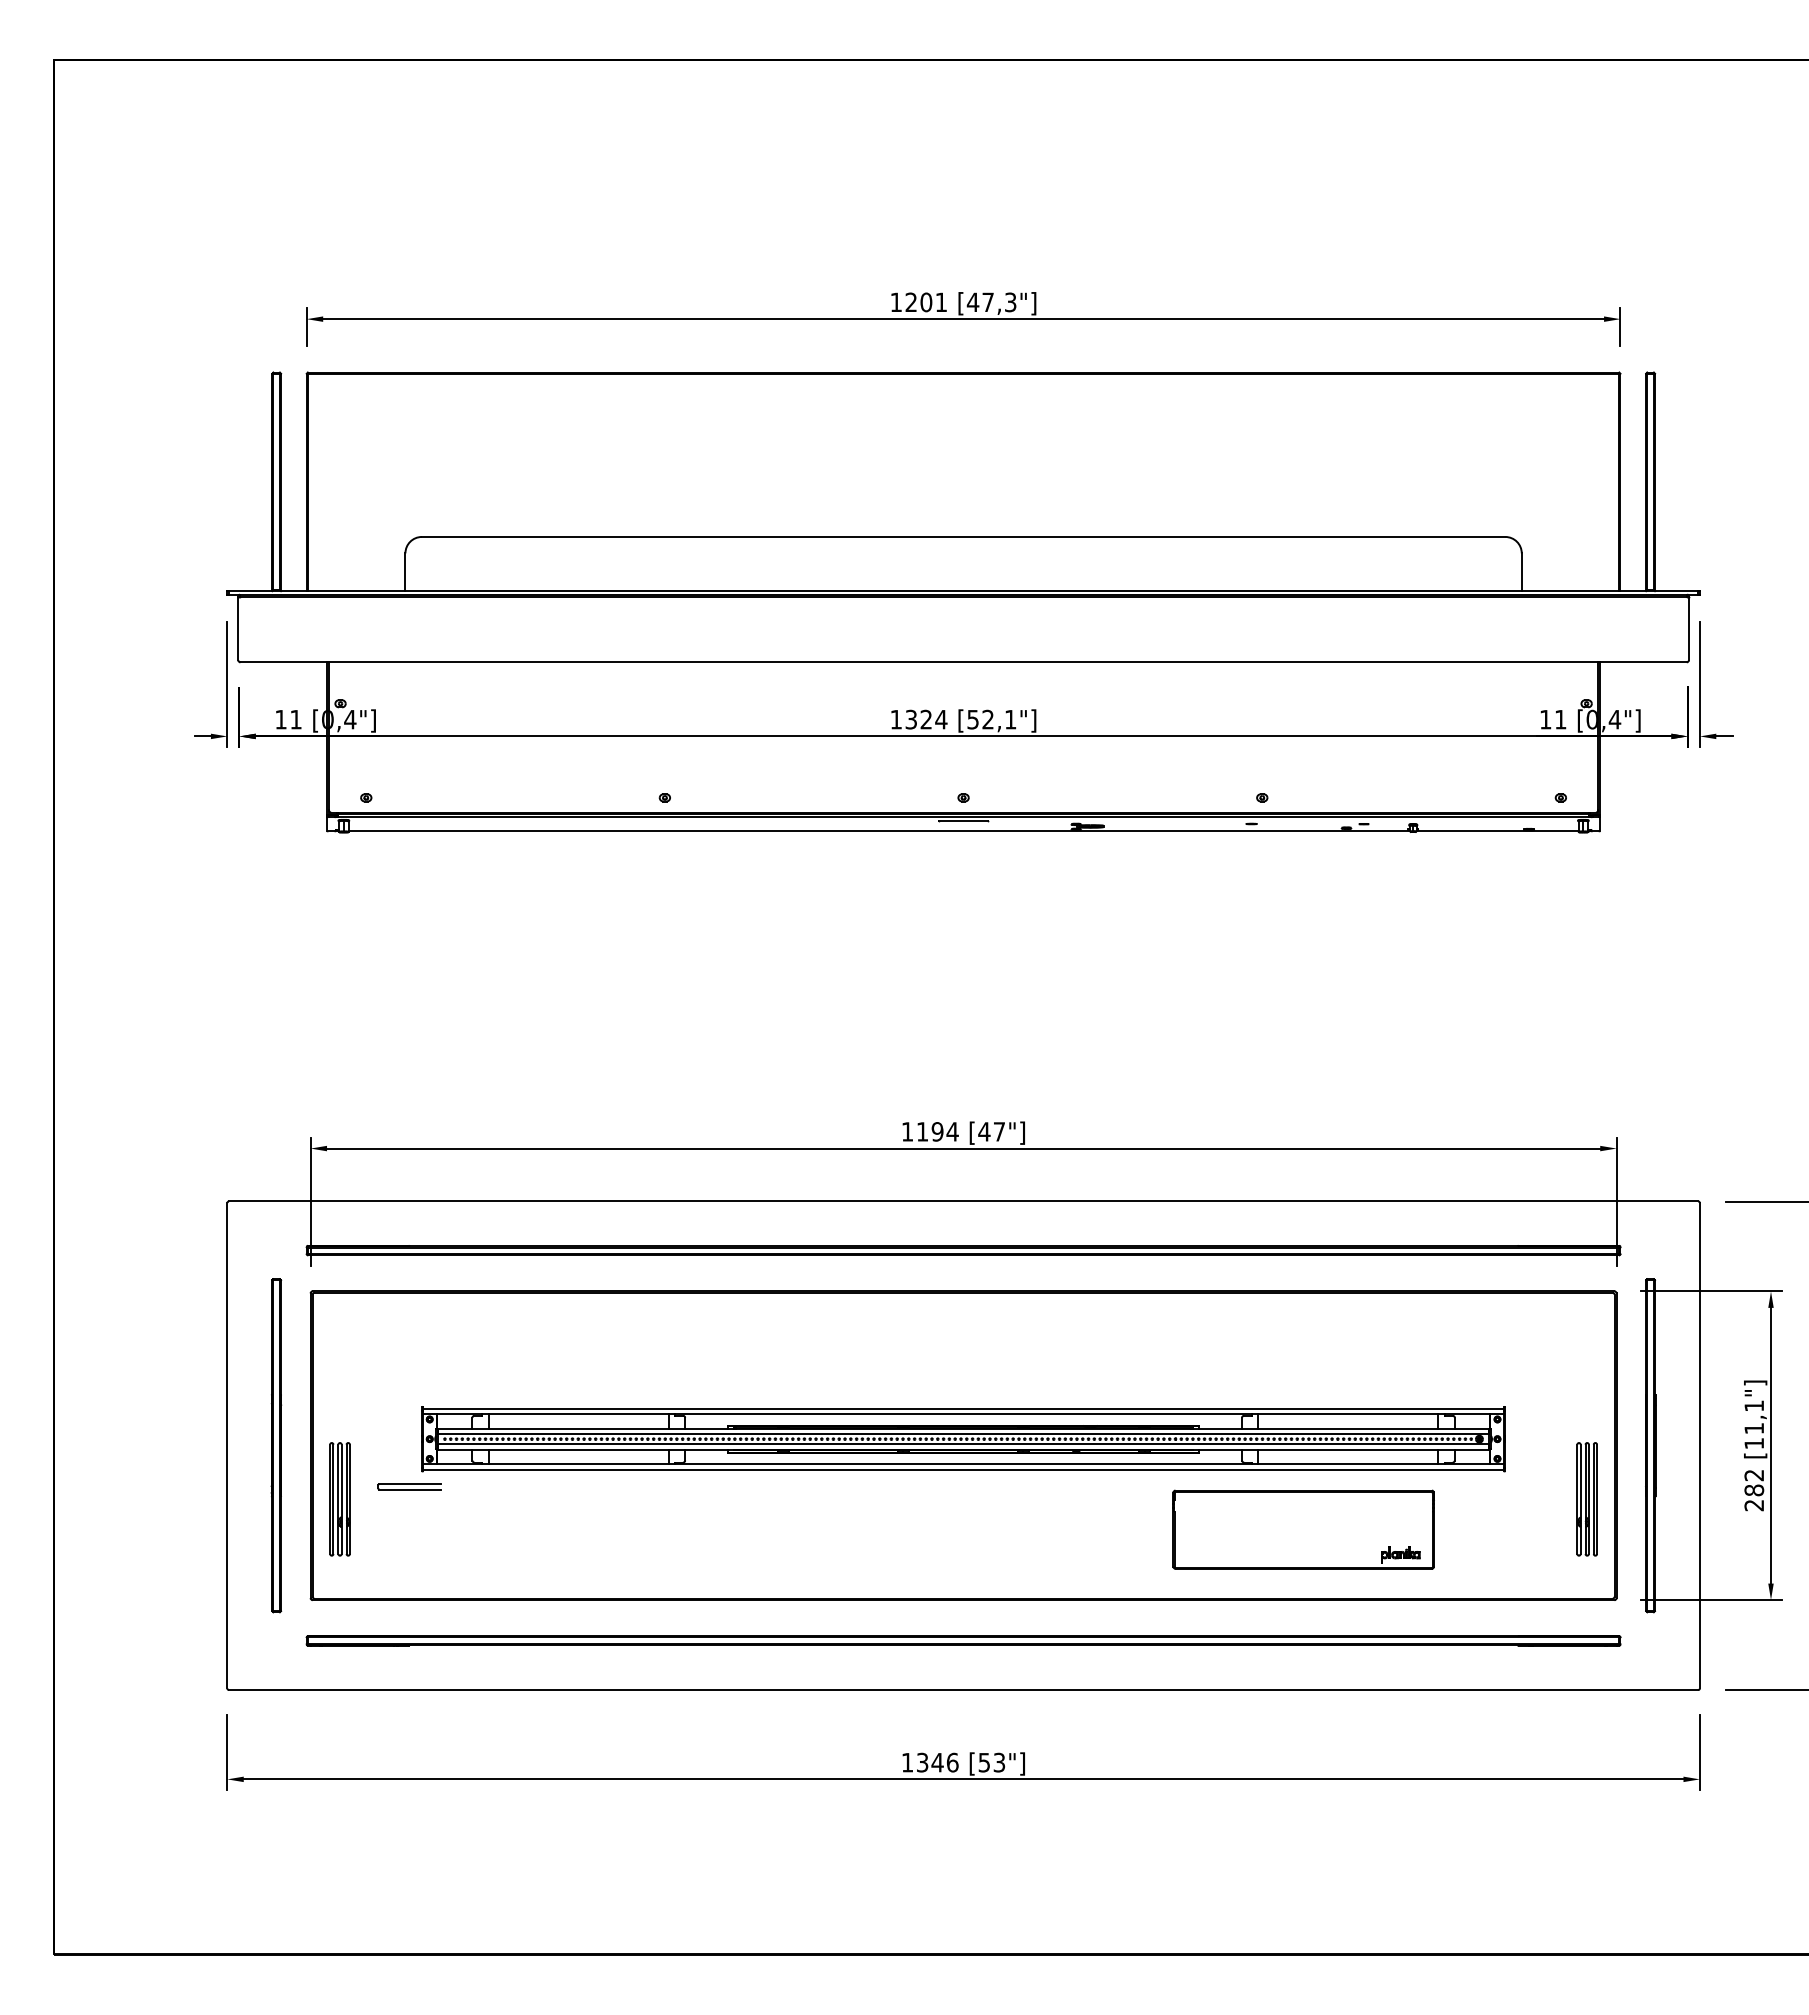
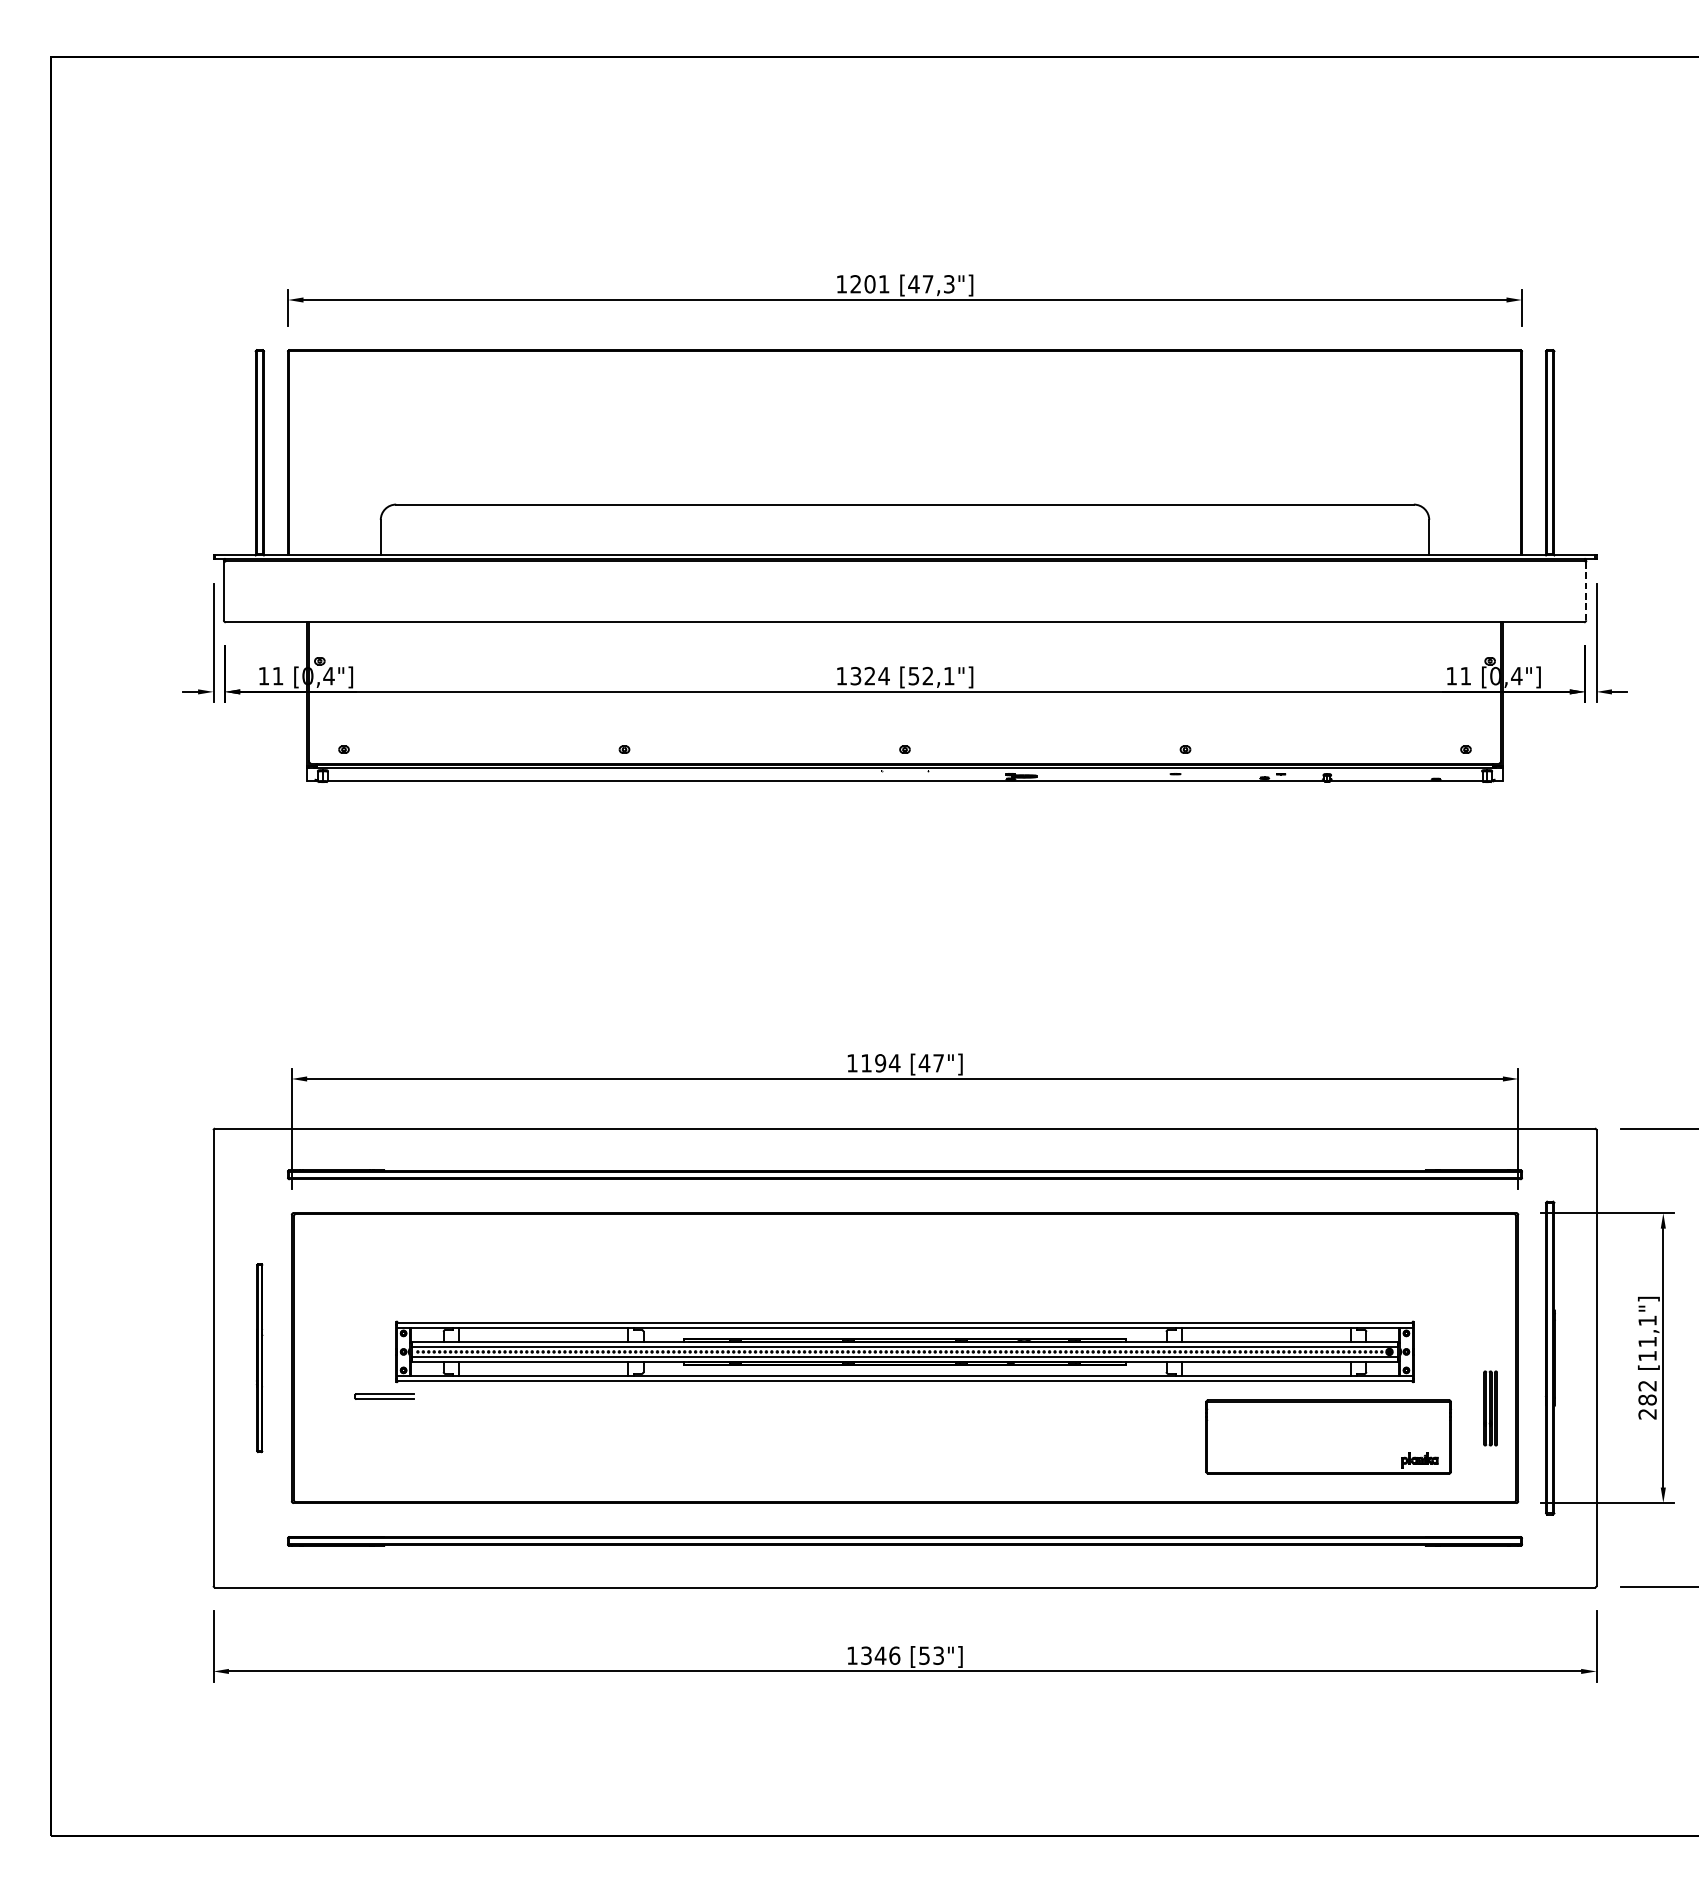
line: (1688, 628) -> (1585, 590), solid -> dashed
line: (963, 820) -> (904, 770), removed
part: (276, 1445) -> (259, 1357), size x0.6
part: (339, 1499) -> (318, 1408), removed
part: (1586, 1499) -> (1490, 1408), size x0.7
part: (1303, 1529) -> (1328, 1436), moved

